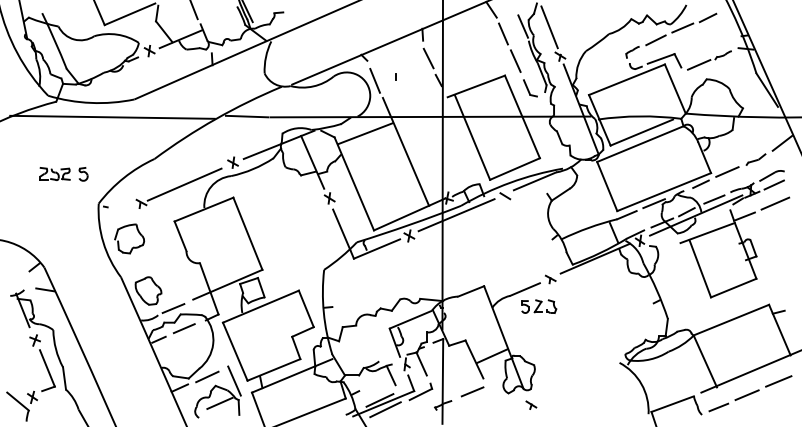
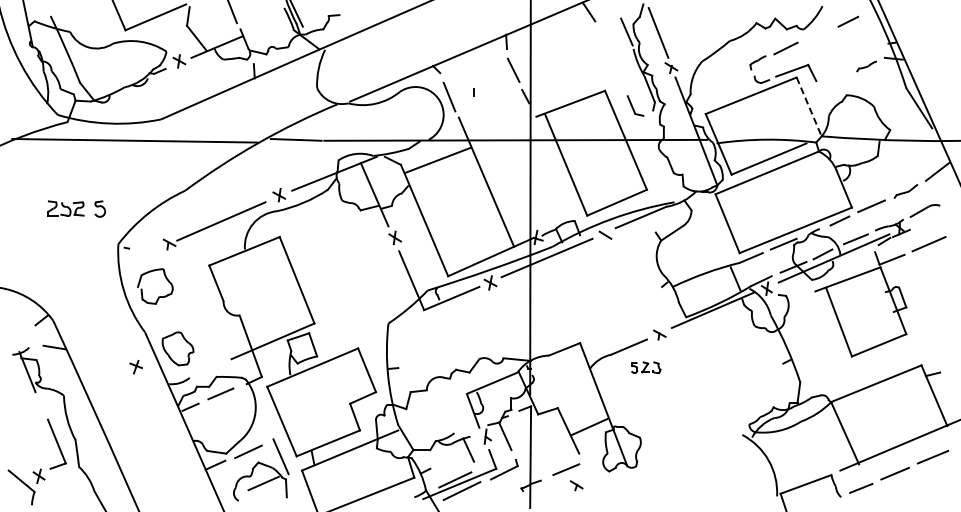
line: (682, 27) -> (817, 33), removed
line: (502, 33) -> (602, 40), removed
line: (515, 61) -> (617, 73), removed
line: (698, 64) -> (837, 77), removed
line: (675, 88) -> (809, 106), solid -> dashed
line: (774, 184) -> (927, 221), removed
part: (539, 306) -> (646, 367), size x0.7
line: (173, 308) -> (207, 369), removed
part: (34, 340) -> (135, 367), moved
part: (531, 405) -> (576, 485), moved

